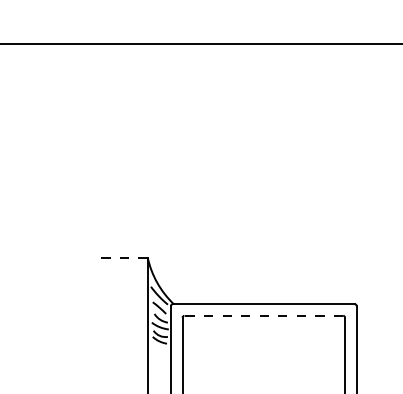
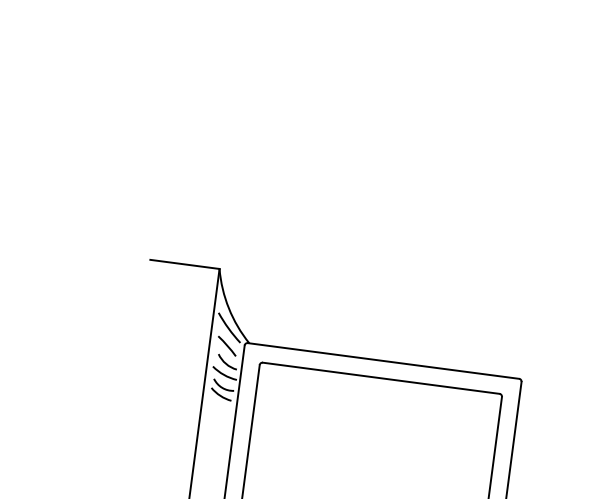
line: (124, 257) -> (184, 263), dashed -> solid
line: (263, 315) -> (380, 377), dashed -> solid

